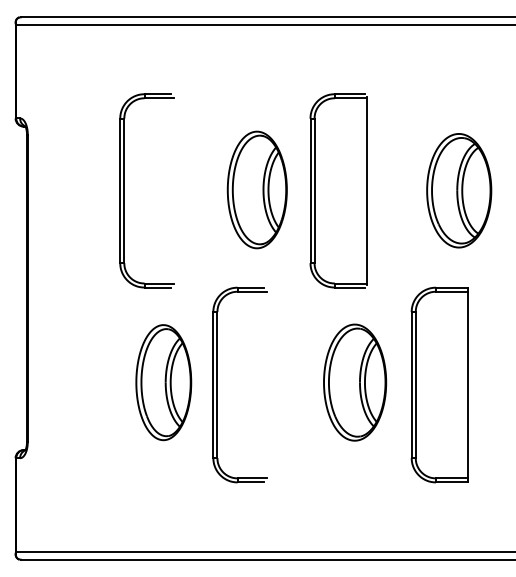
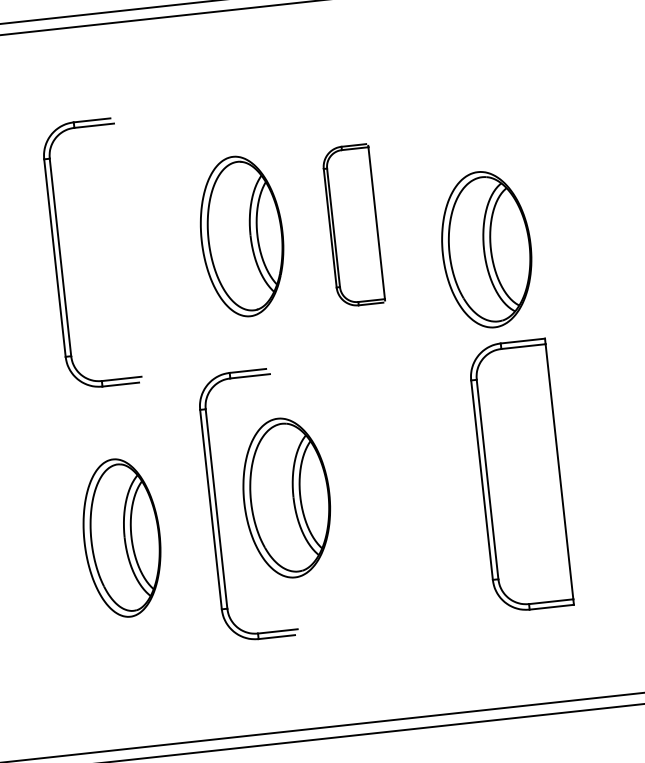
part: (338, 190) -> (353, 225), size x0.6
part: (459, 190) -> (487, 249), moved
part: (163, 382) -> (121, 537), moved
part: (355, 382) -> (287, 497), moved

